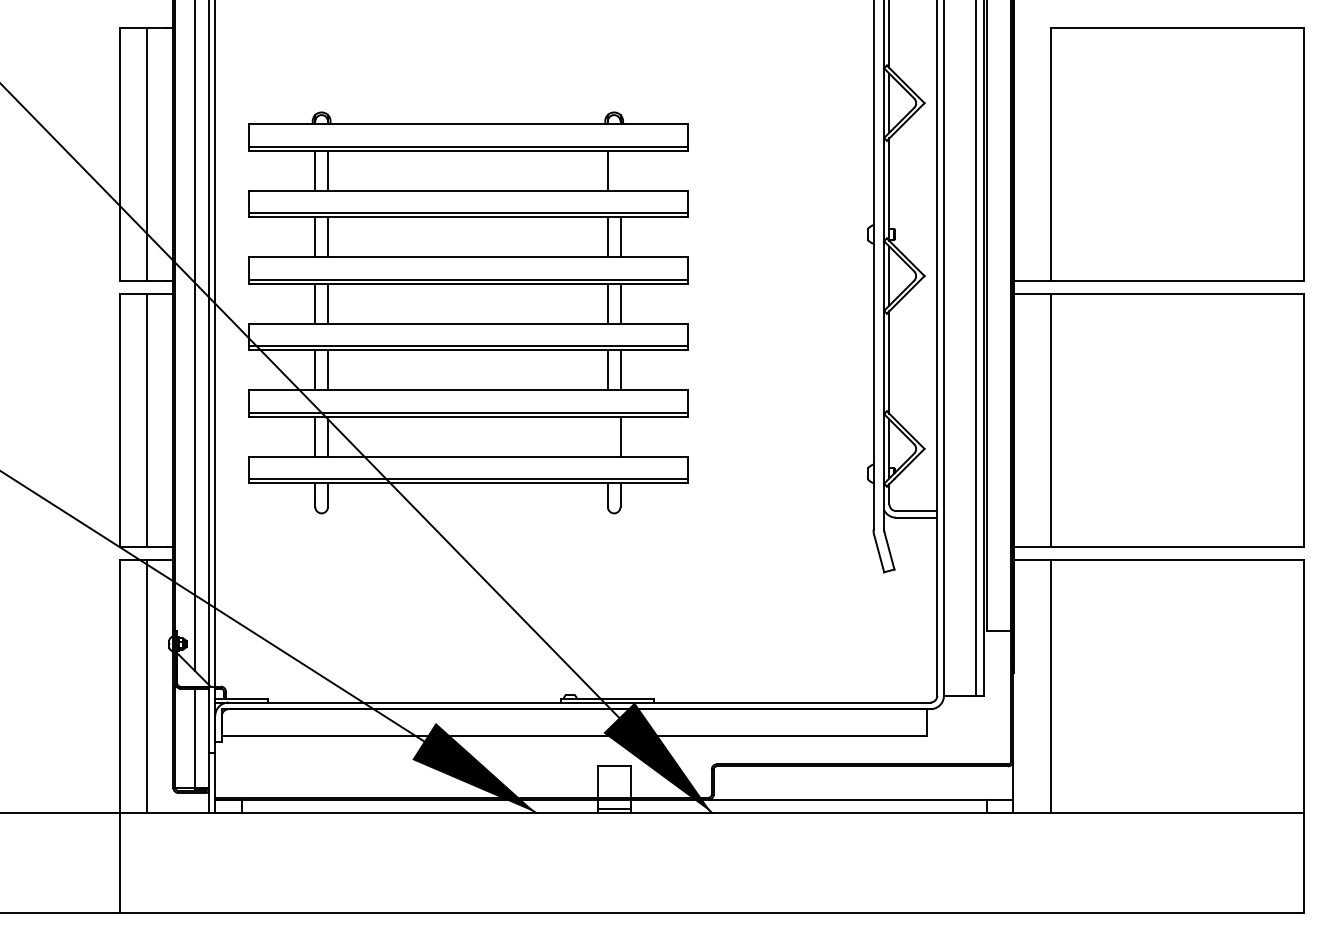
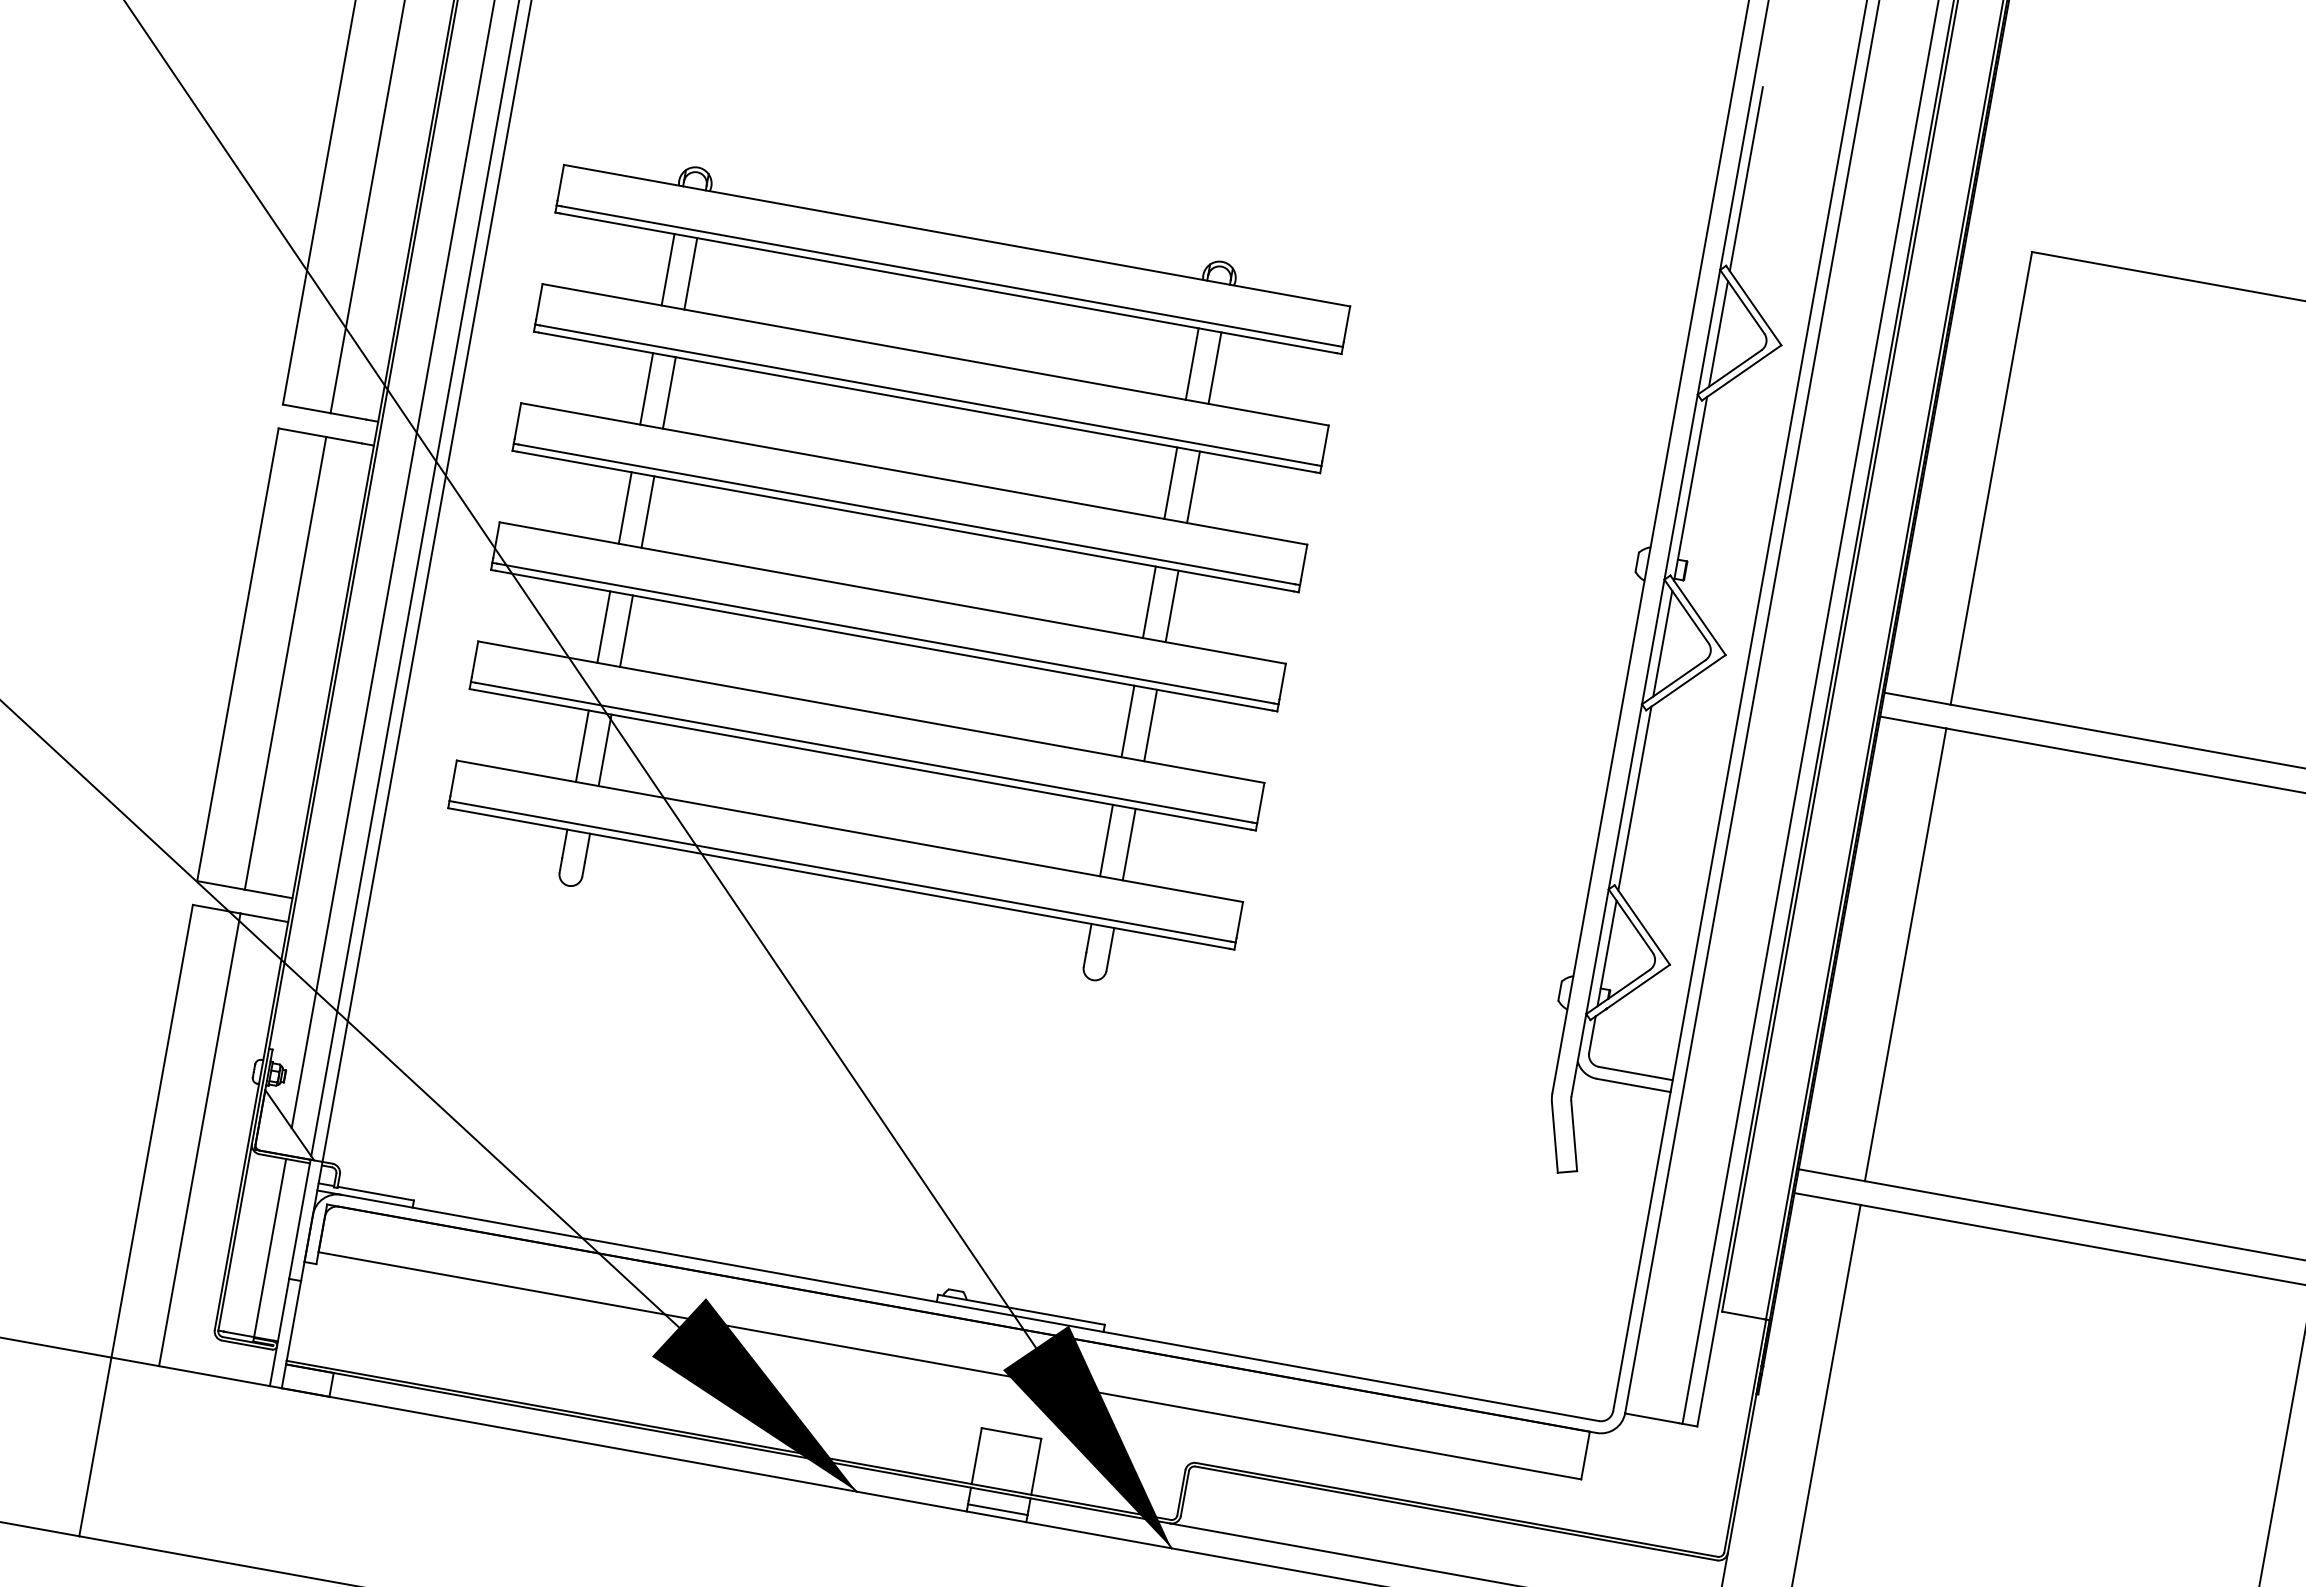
line: (620, 170) -> (1214, 367), added
line: (607, 436) -> (1105, 840), added

